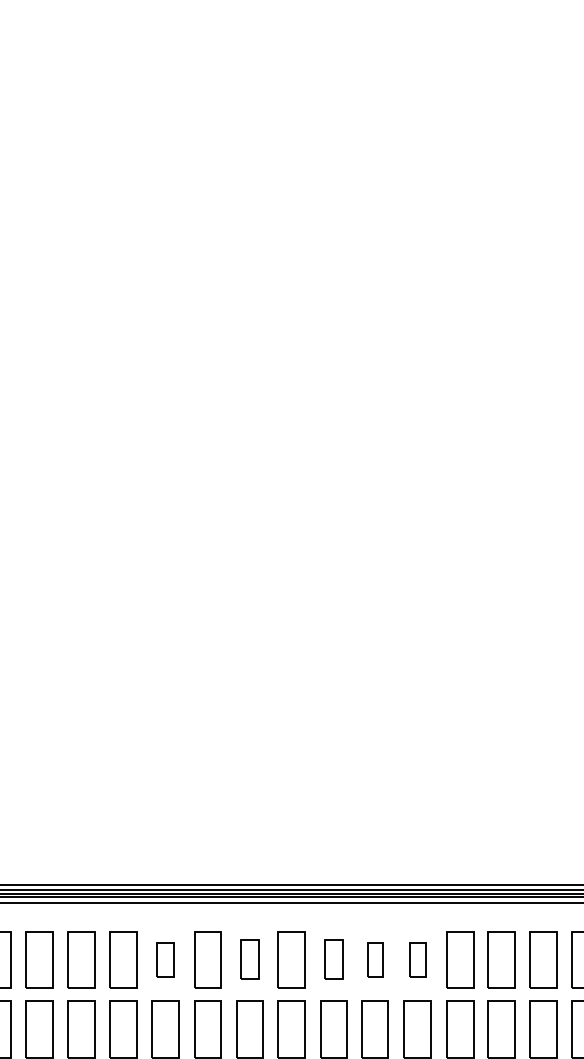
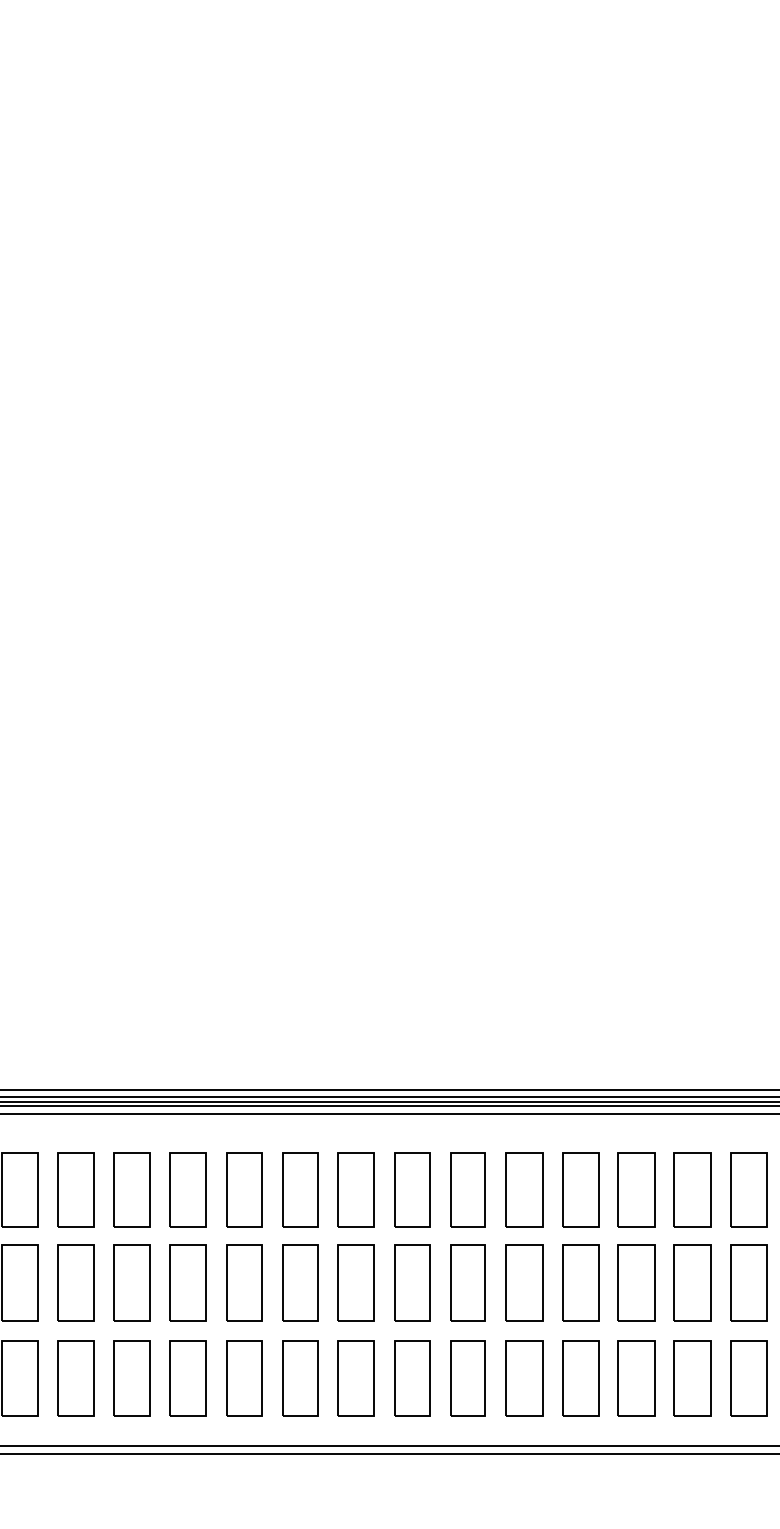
part: (165, 959) -> (187, 1189), size x1.67
part: (249, 959) -> (300, 1189), size x1.43
part: (333, 959) -> (412, 1189), size x1.43
part: (375, 959) -> (467, 1189), size x1.67
part: (417, 959) -> (524, 1189), size x1.67

